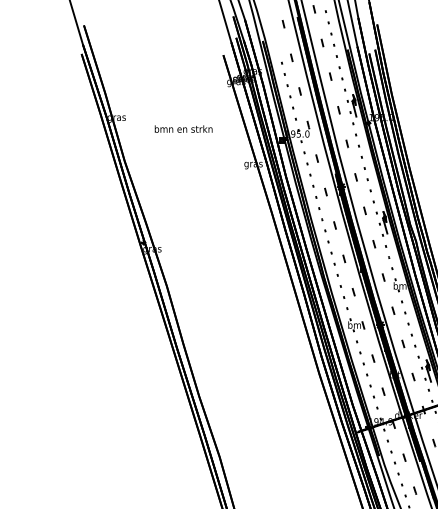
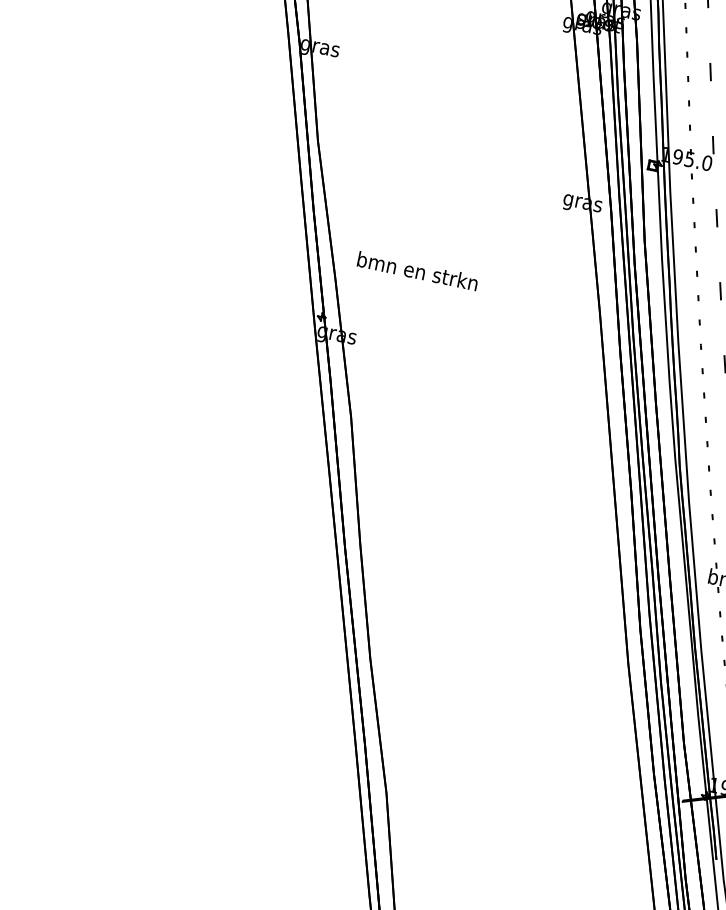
text: (183, 128) -> (417, 269), moved

